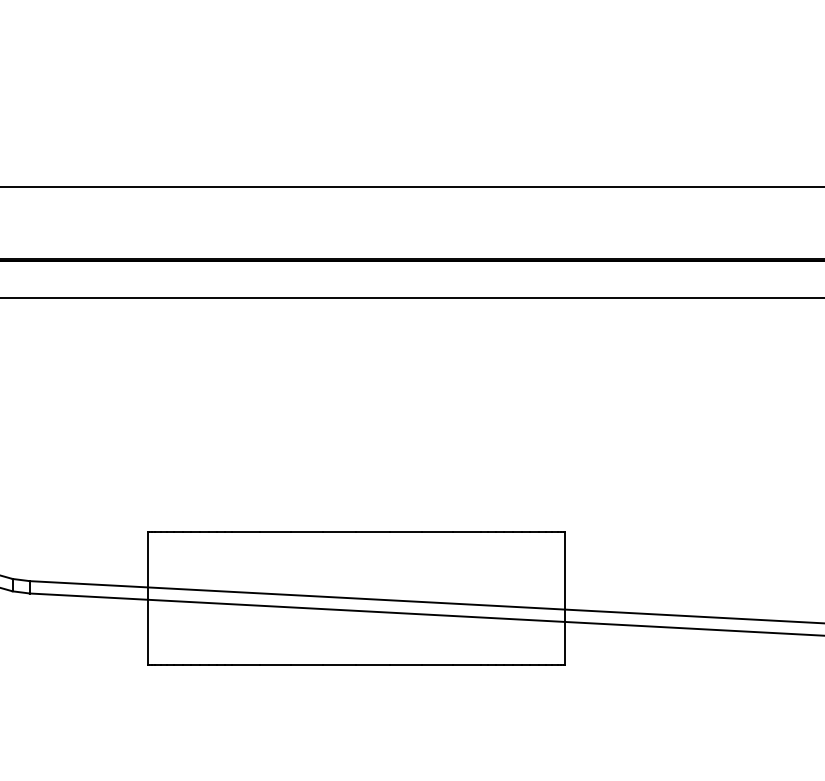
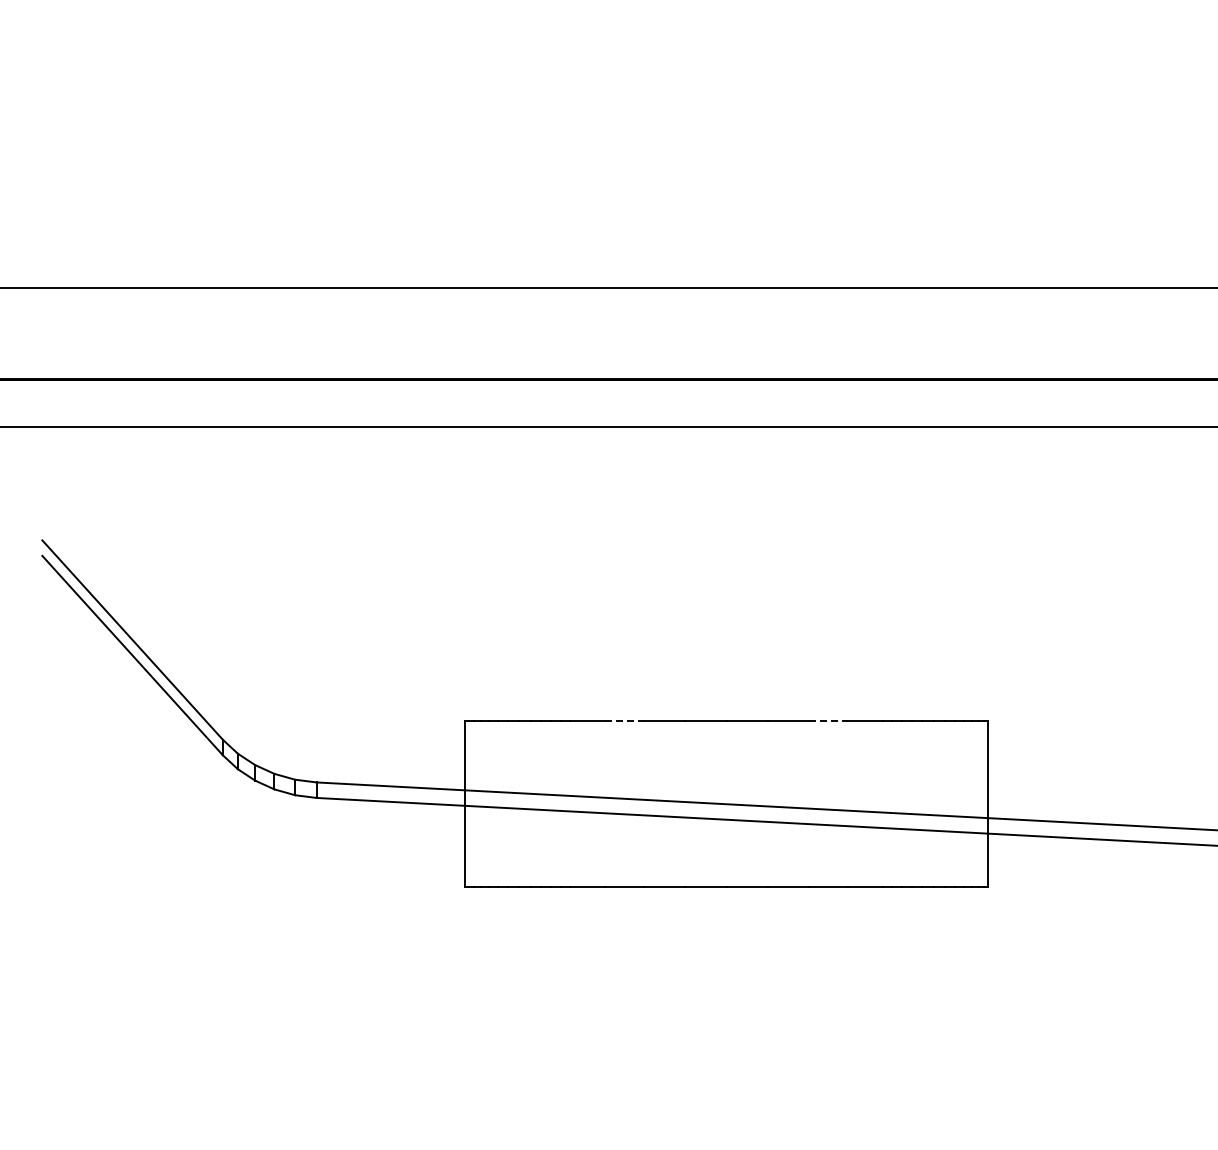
line: (275, 532) -> (625, 721), solid -> dashed
line: (437, 532) -> (828, 721), solid -> dashed

